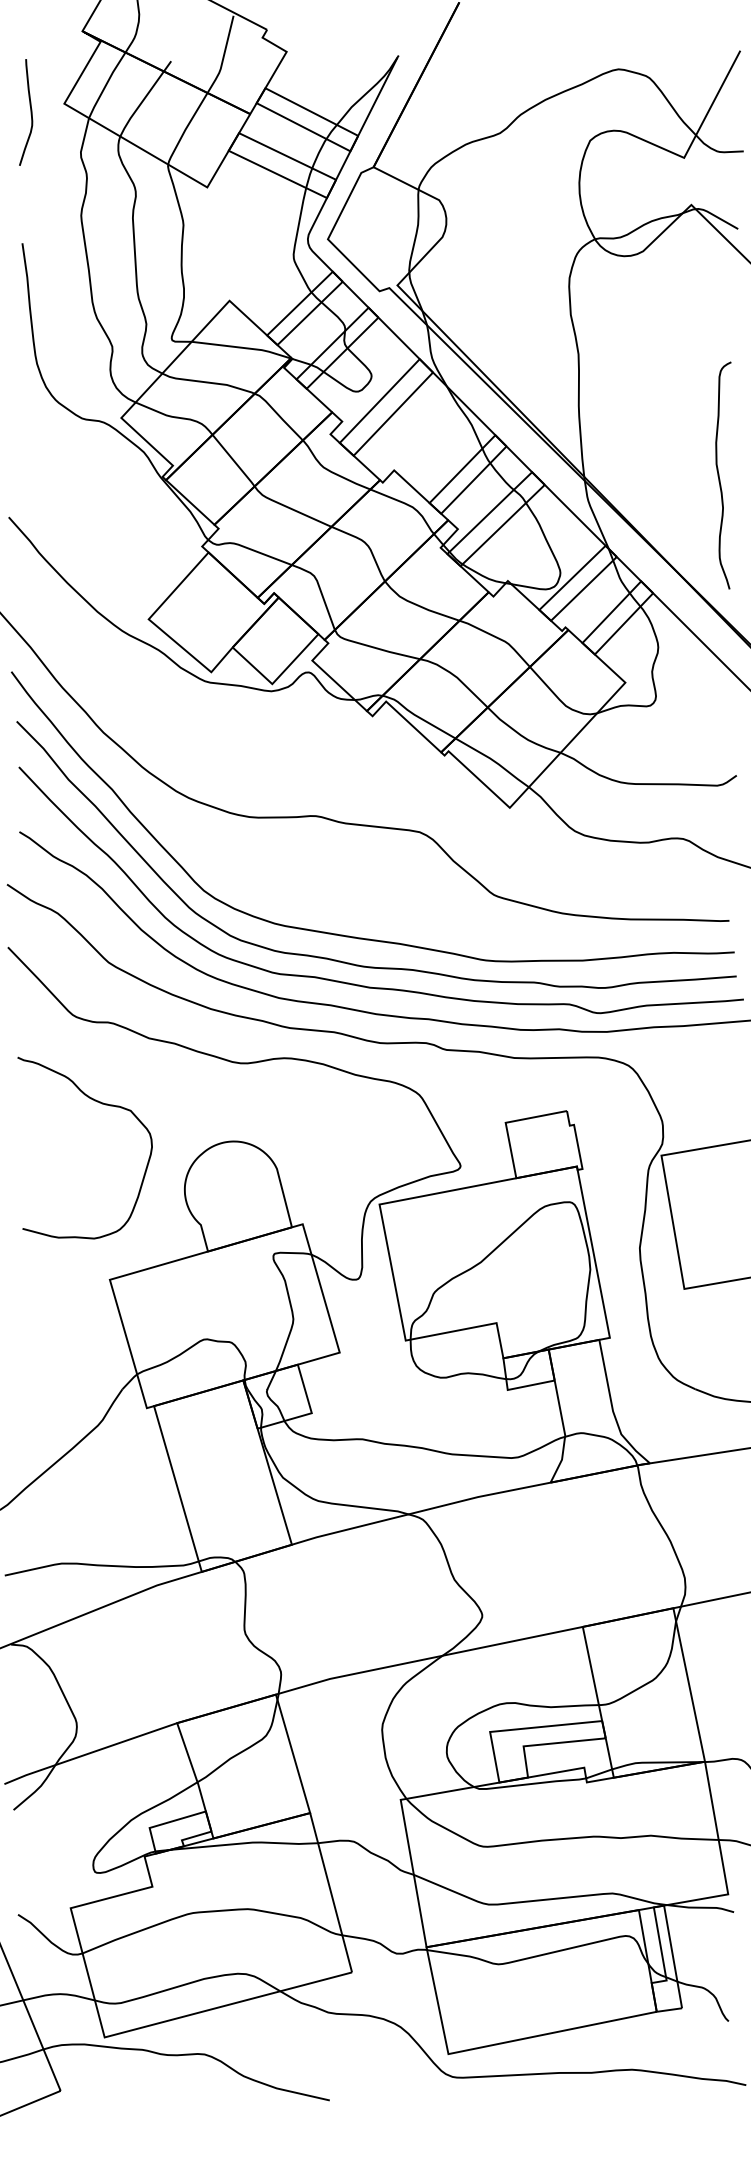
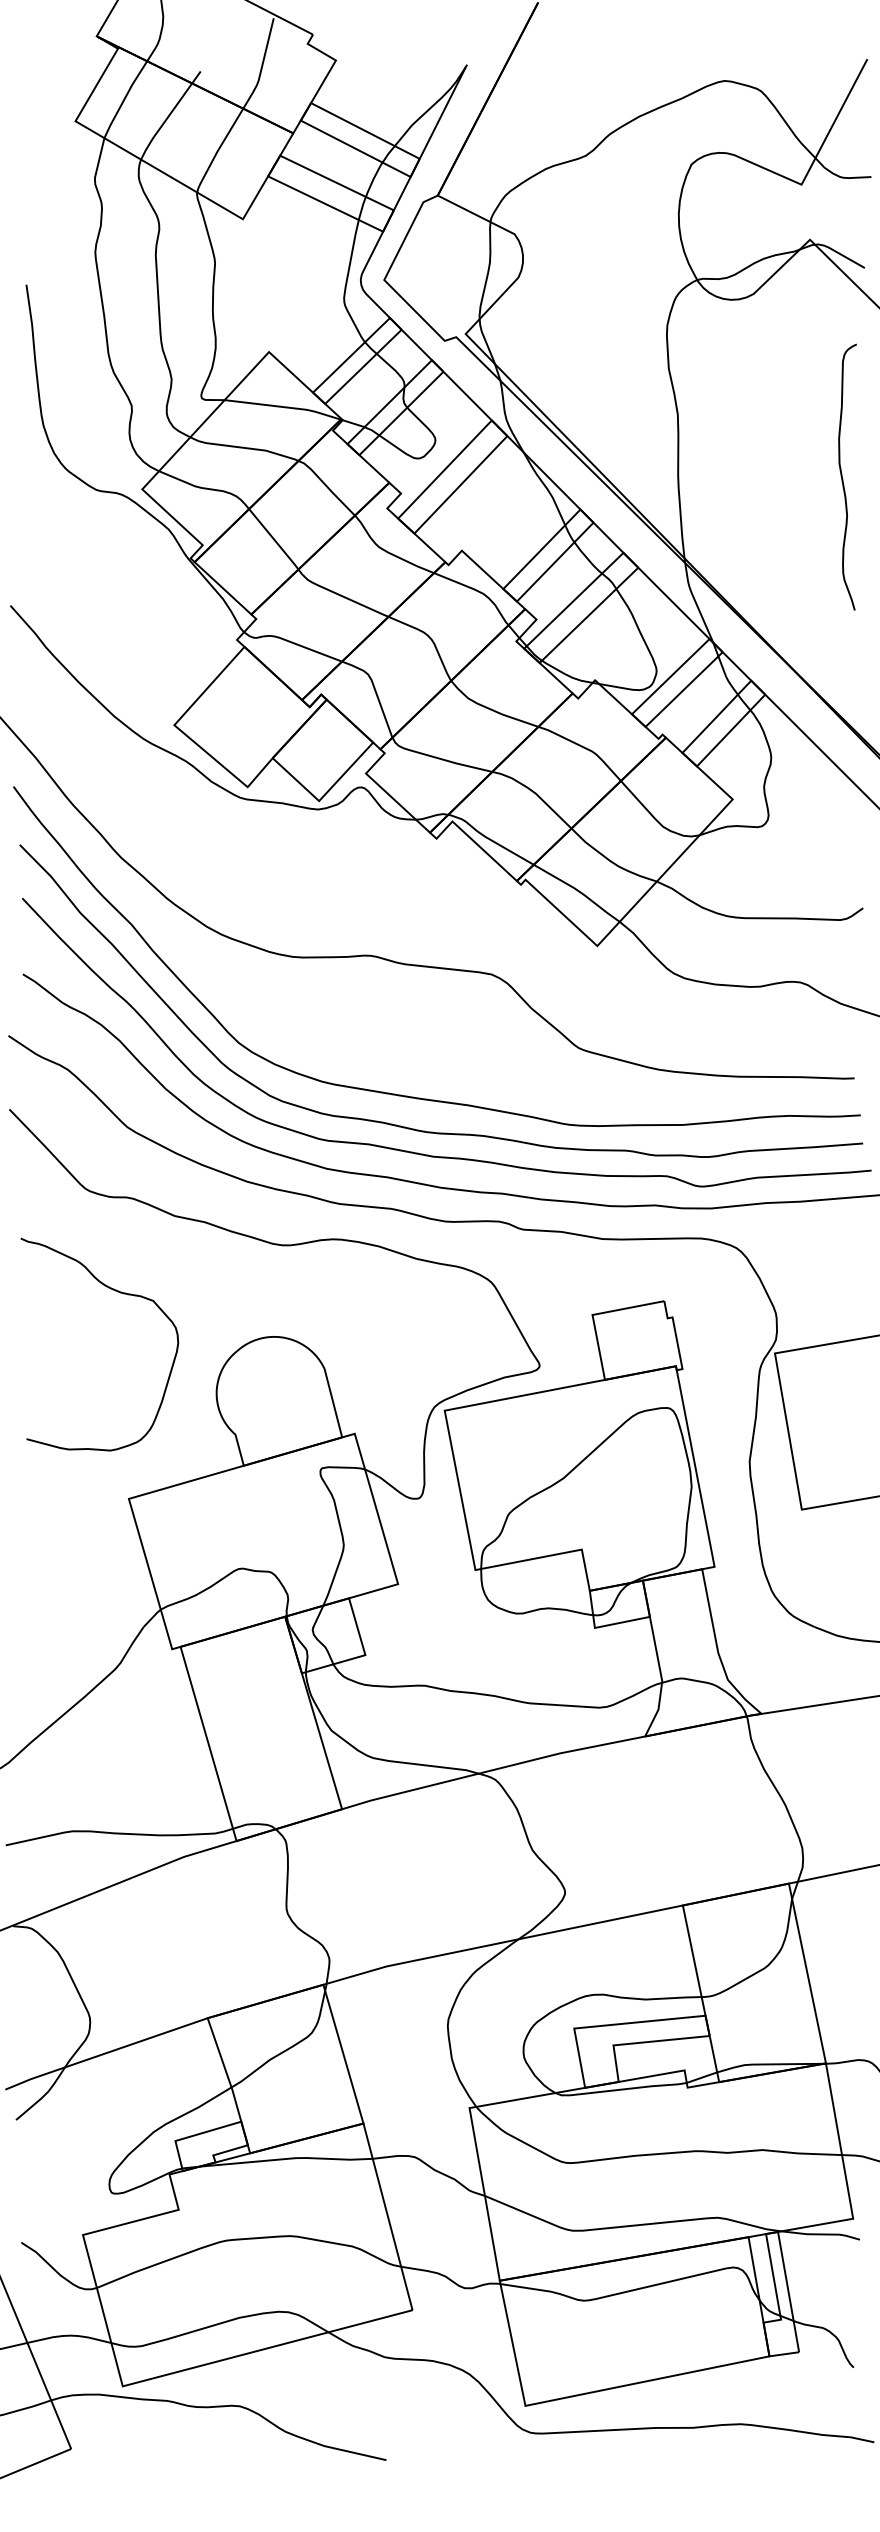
curve: (30, 112) -> (35, 131), removed
curve: (719, 475) -> (842, 477), moved

